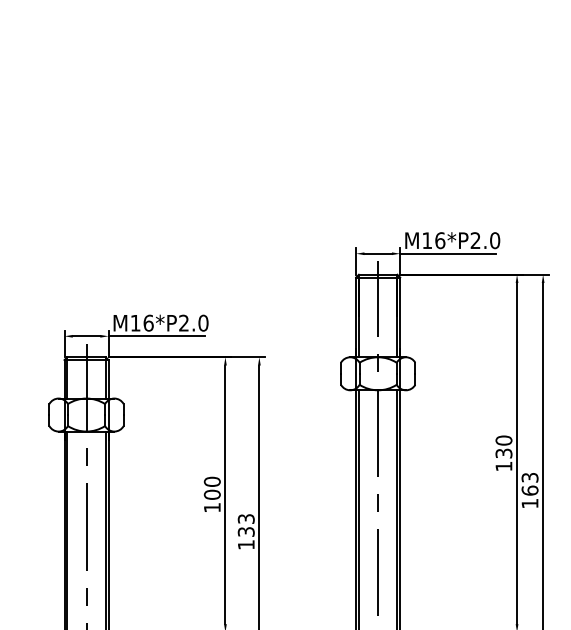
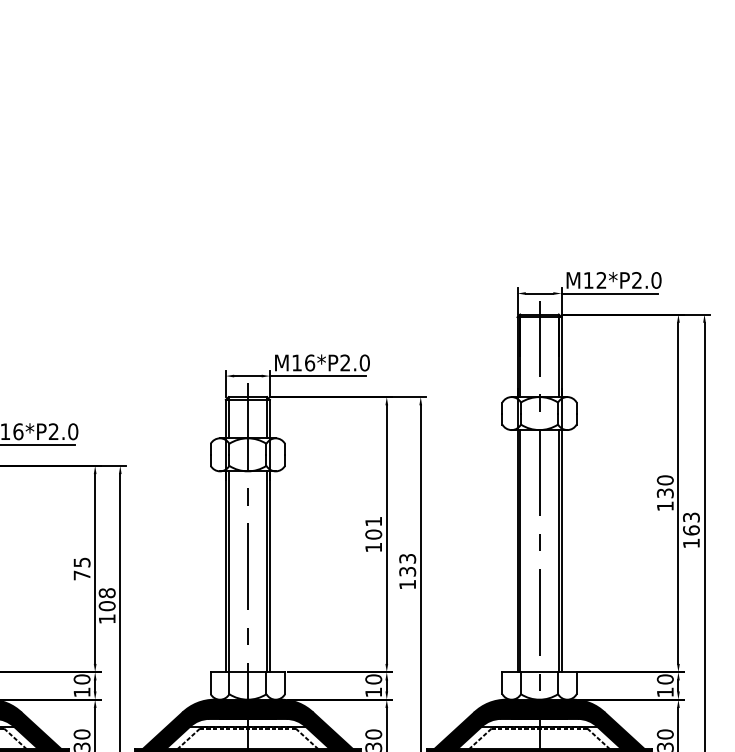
text: (440, 240) -> (601, 280), M16*P2.0 -> M12*P2.0
text: (212, 481) -> (373, 521), 100 -> 101

